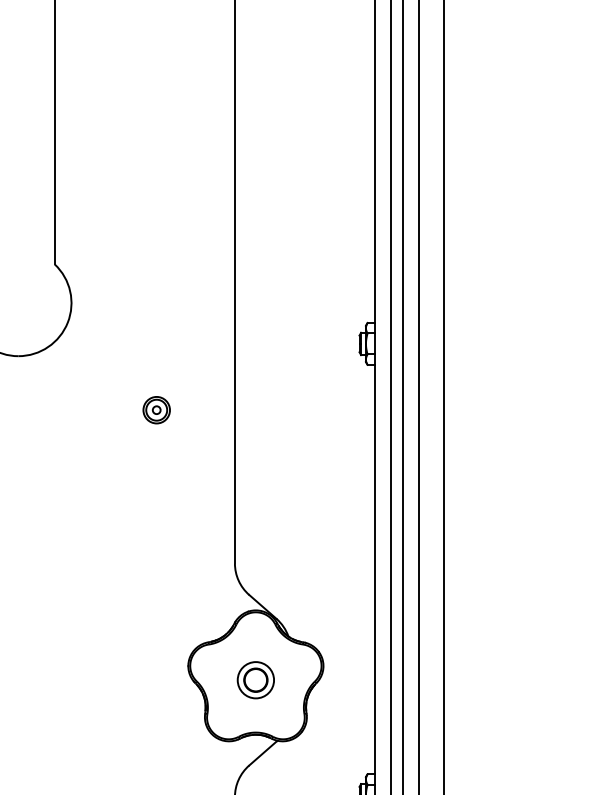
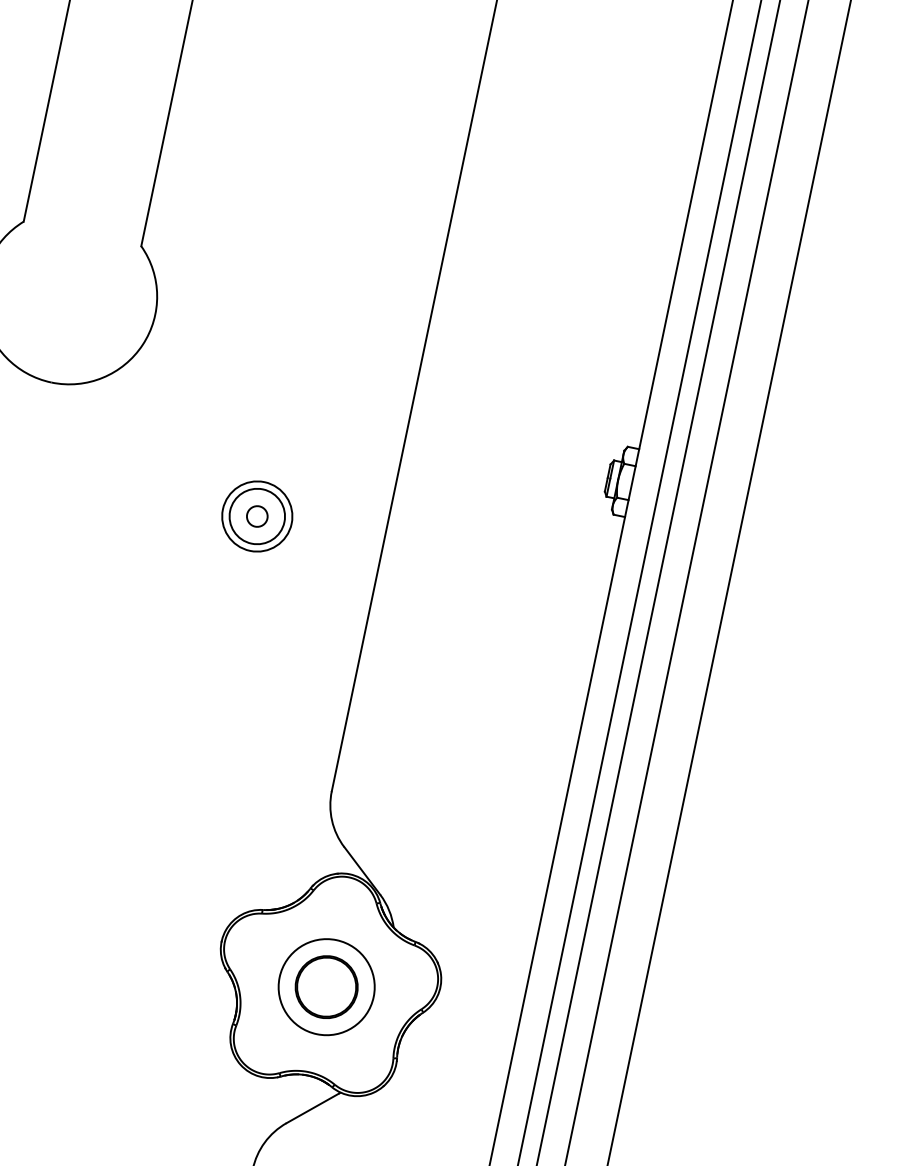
part: (156, 410) -> (256, 517), size x1.6
part: (255, 680) -> (325, 987), size x1.6

